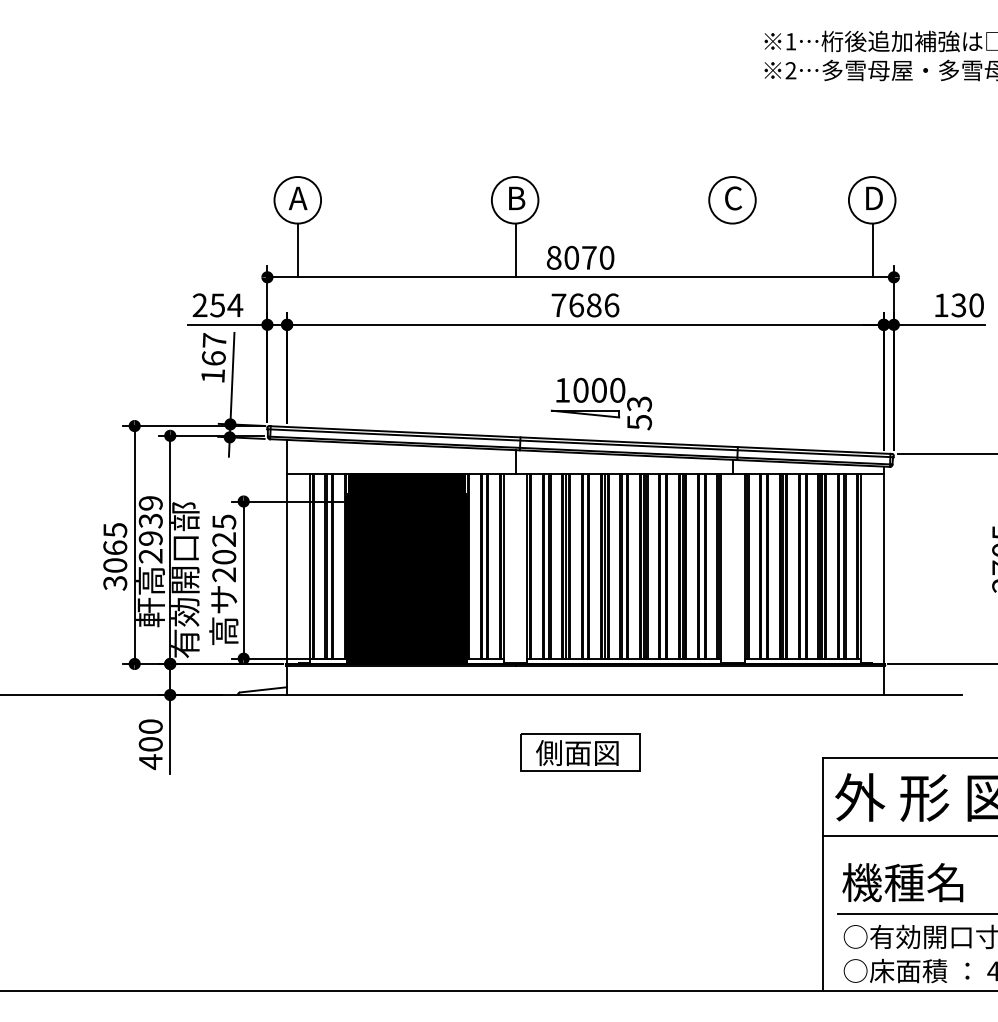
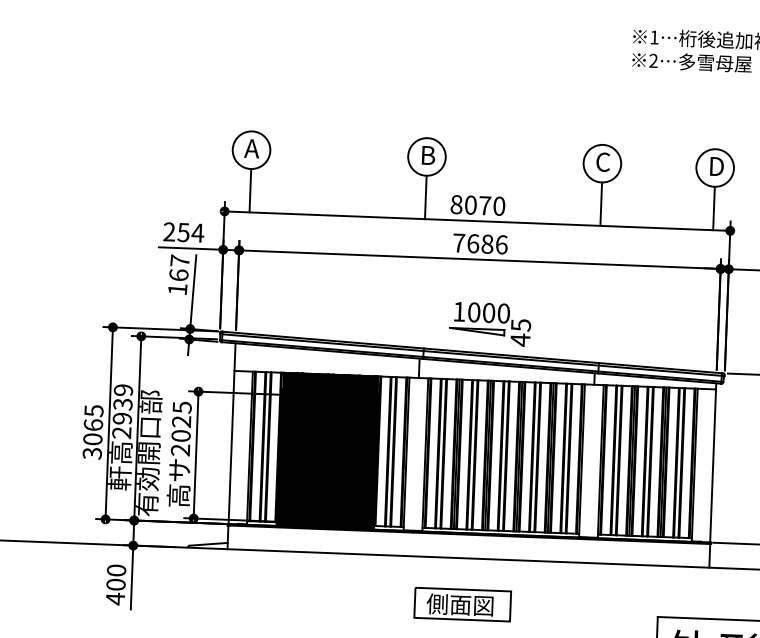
line: (732, 250) -> (600, 204), added
text: (639, 413) -> (520, 332), 53 -> 45

